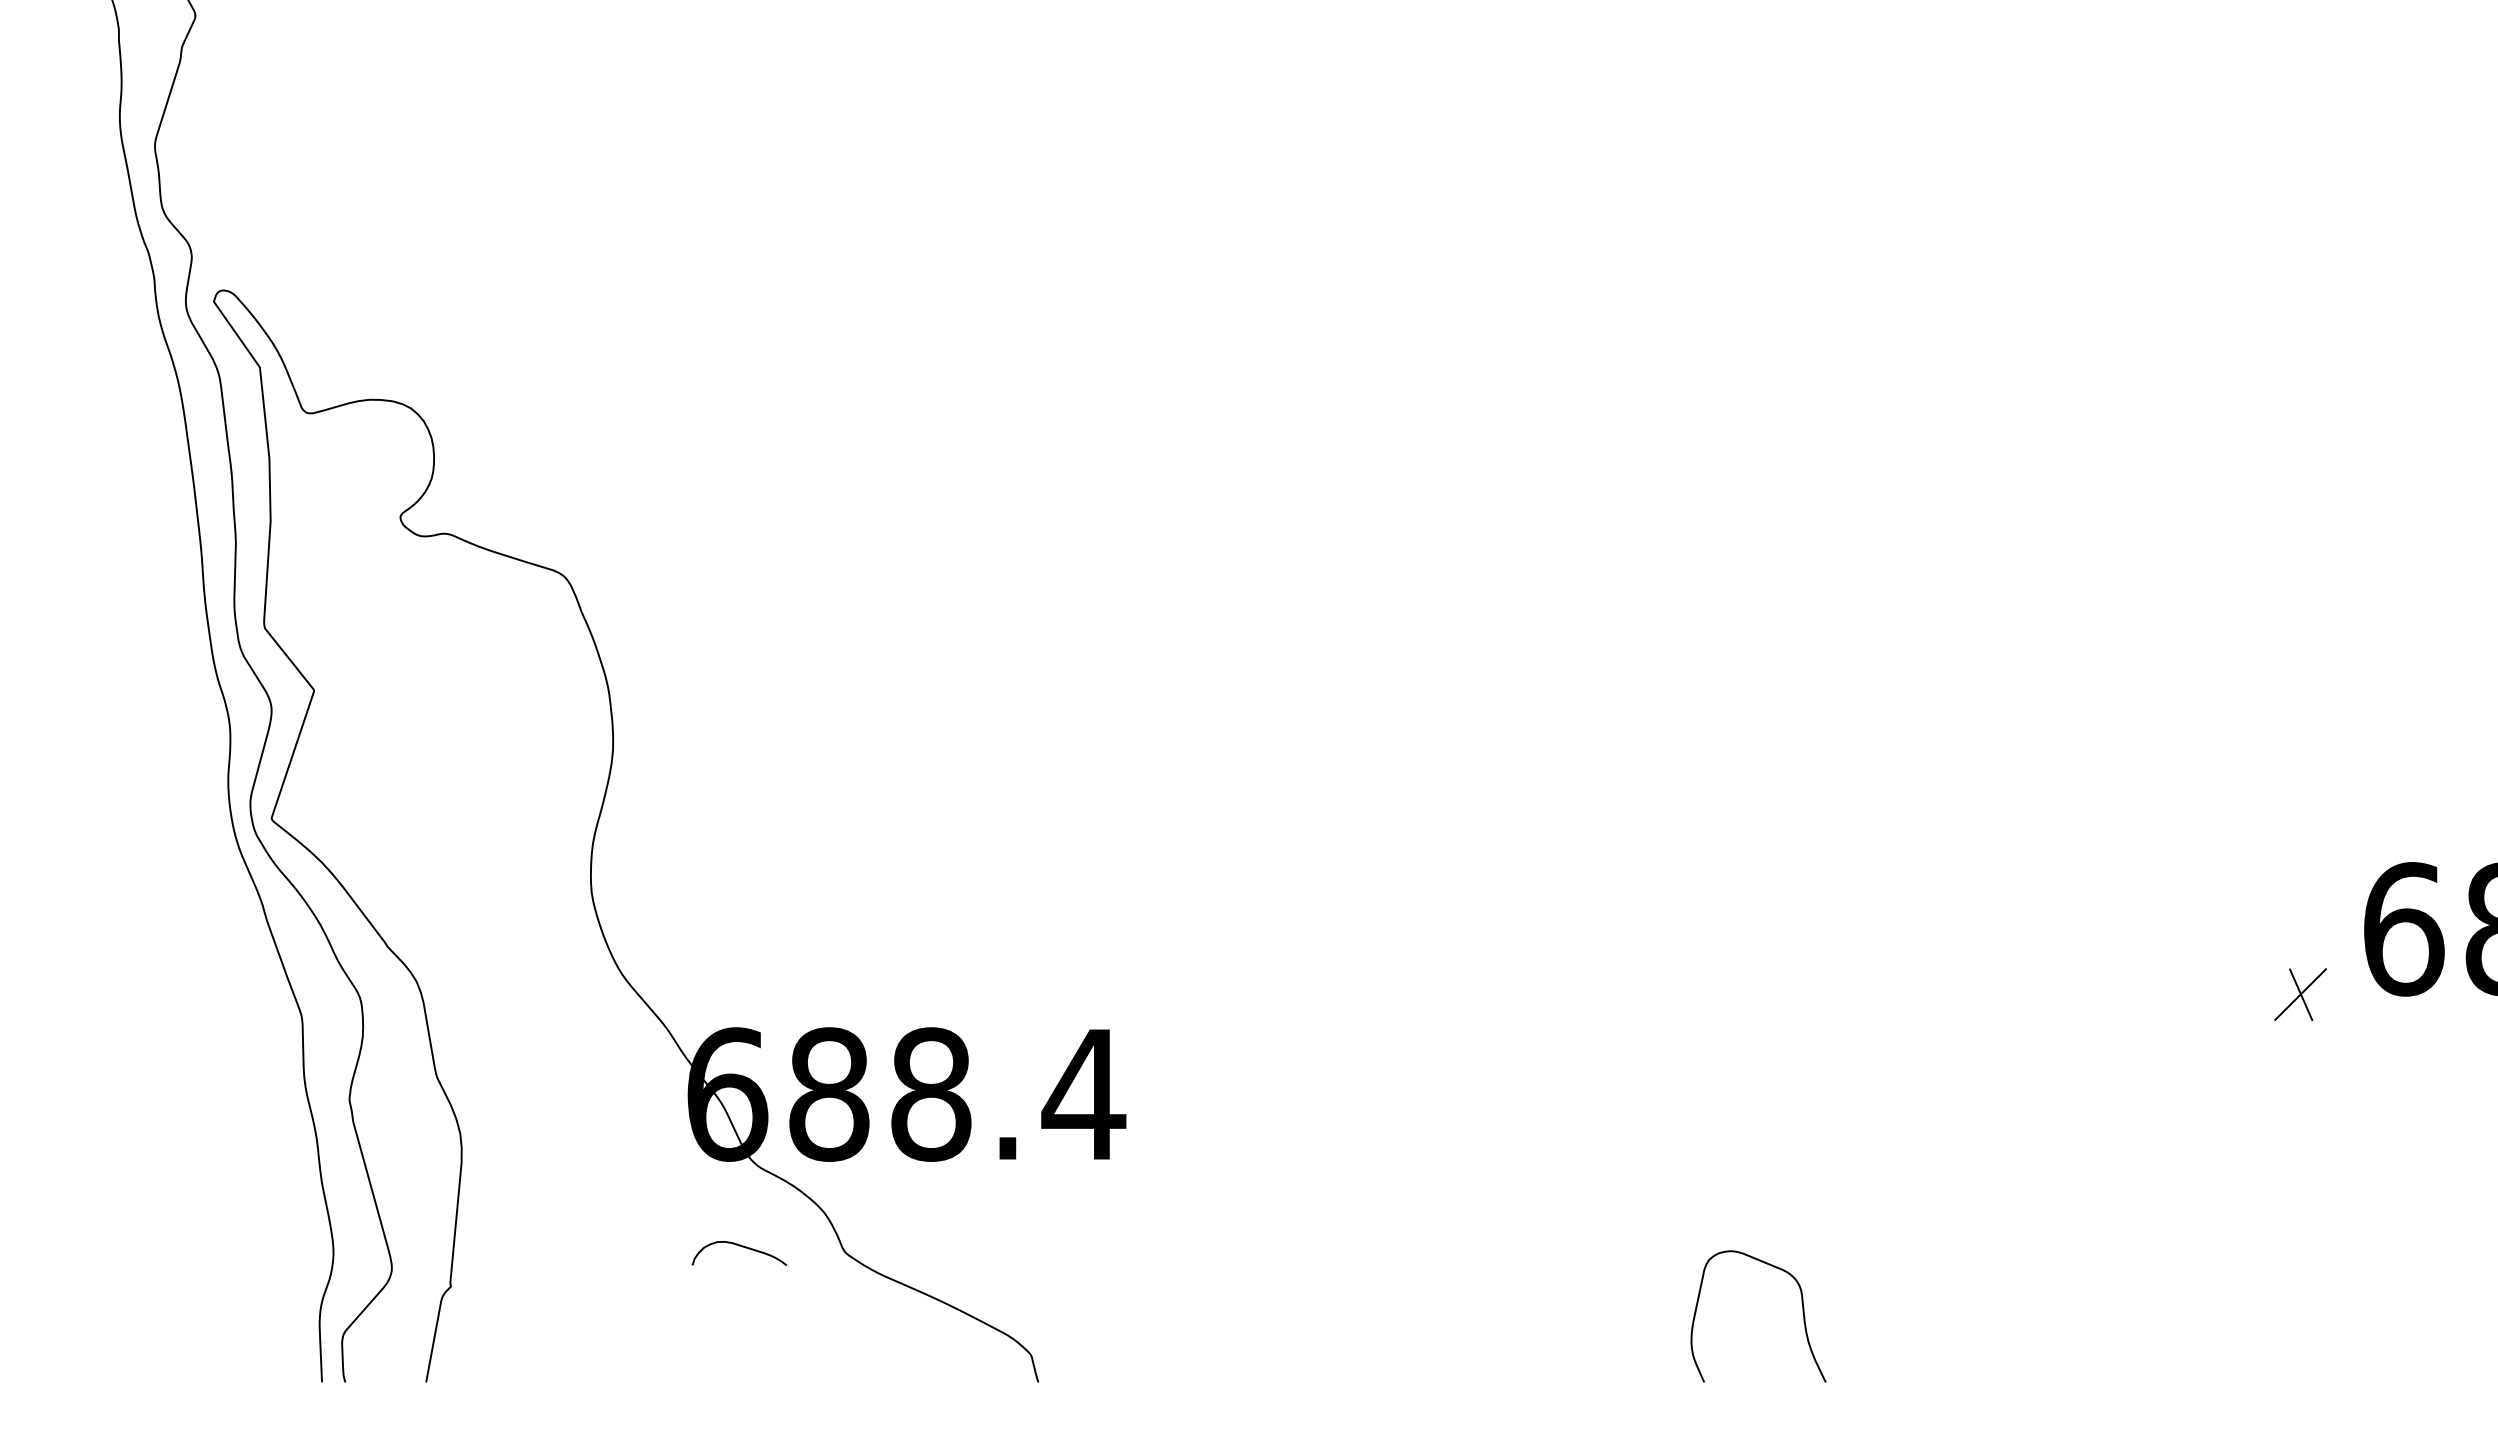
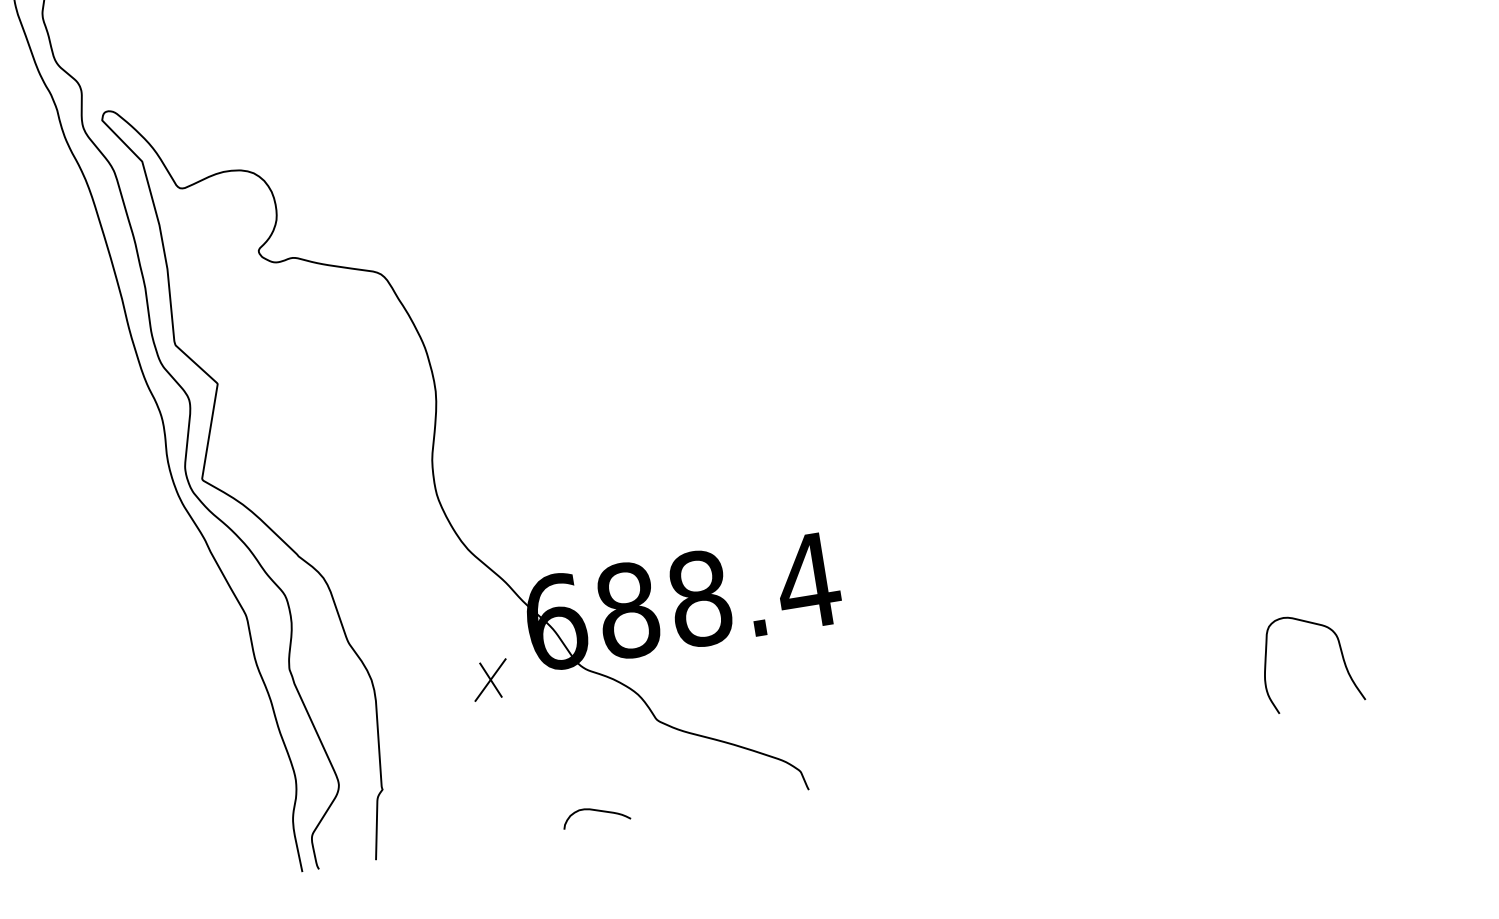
part: (623, 1159) -> (490, 679), added
curve: (742, 1247) -> (597, 811), moved

